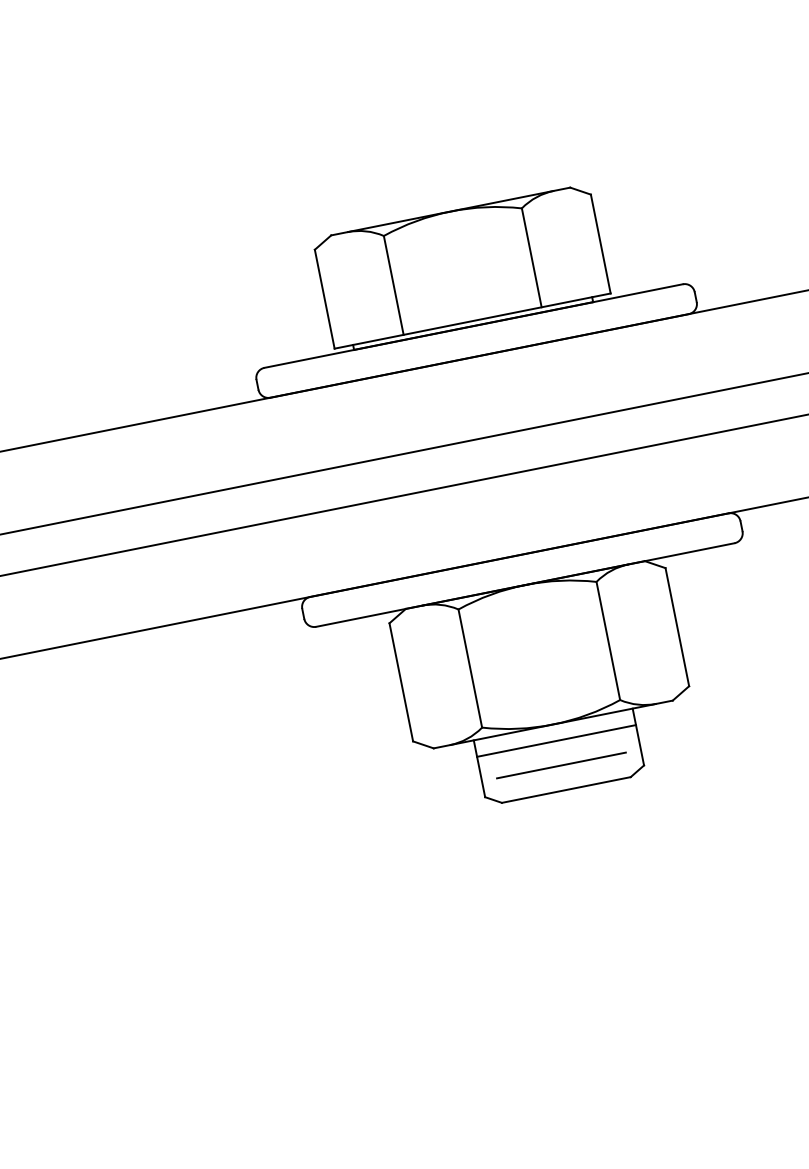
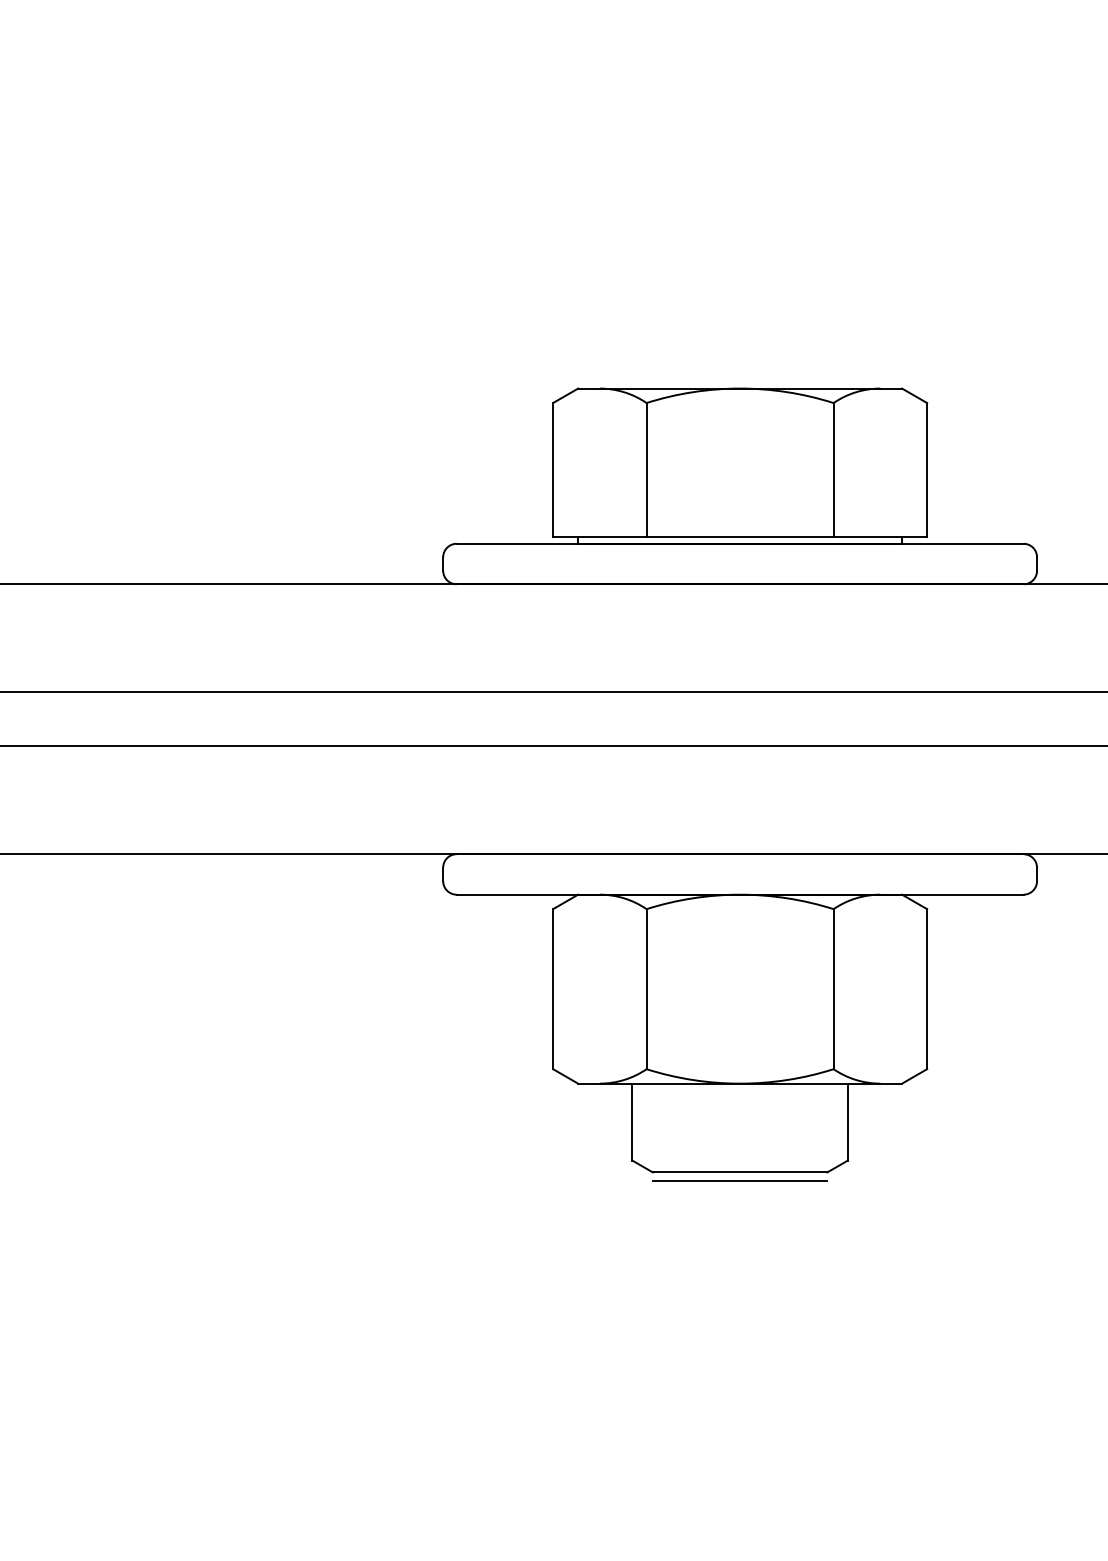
line: (556, 740) -> (739, 1105), removed
line: (560, 765) -> (739, 1180), moved

